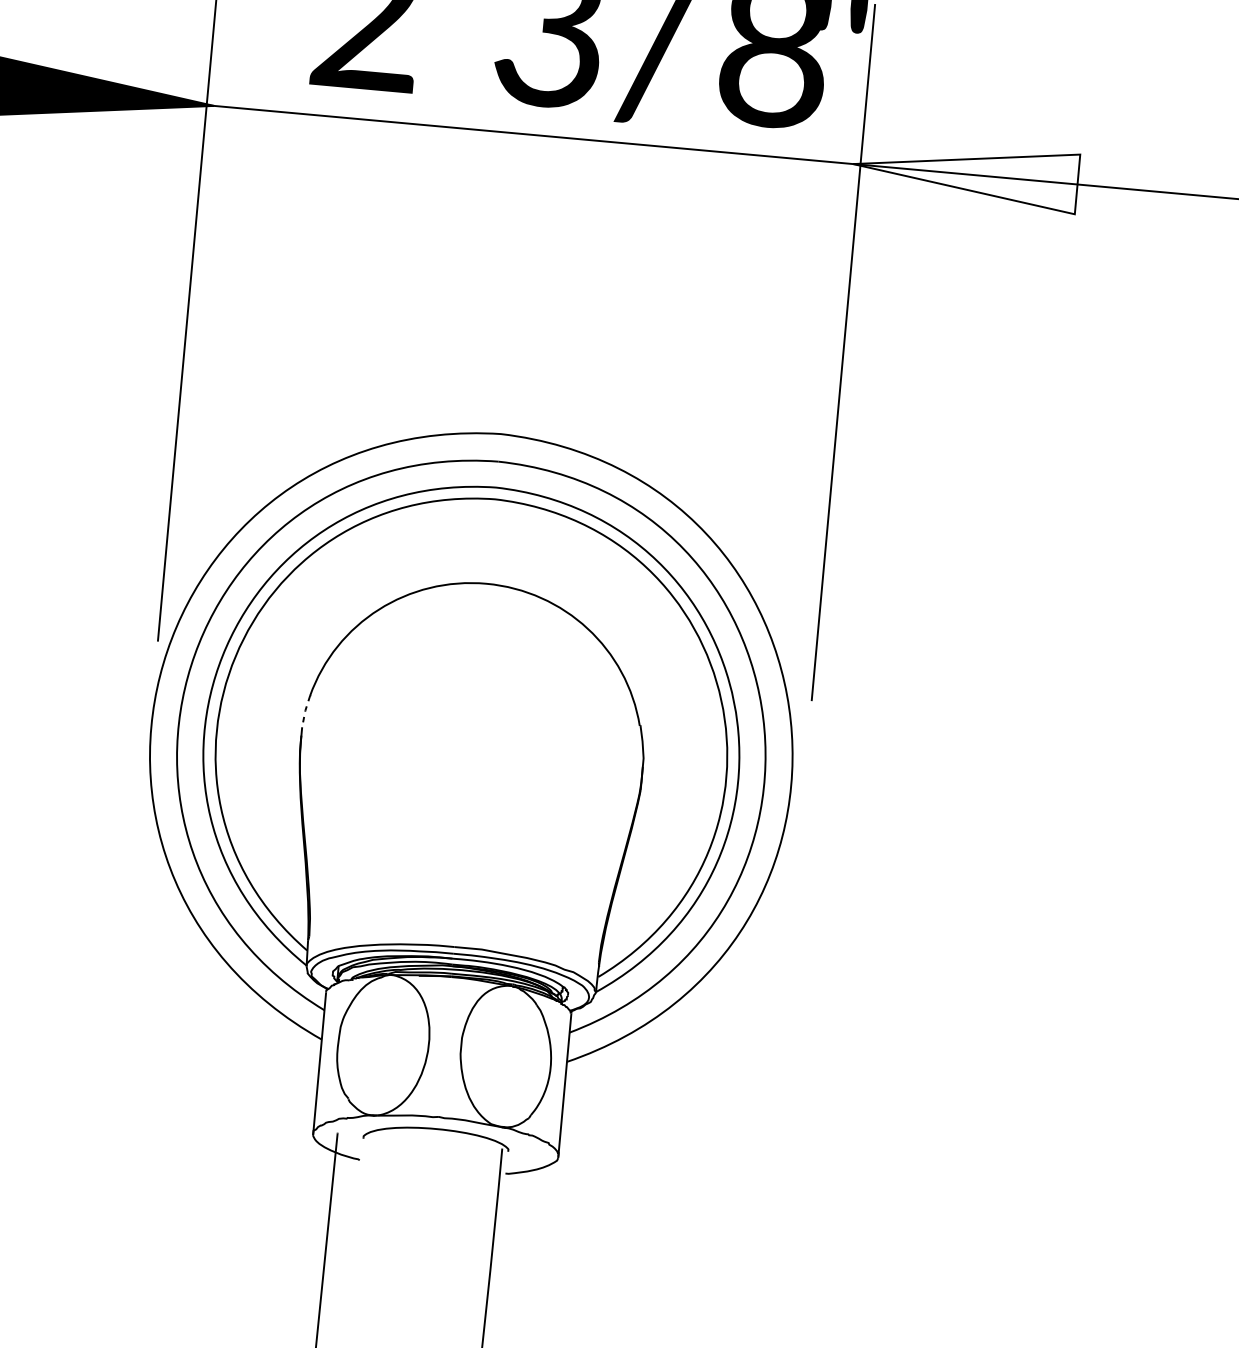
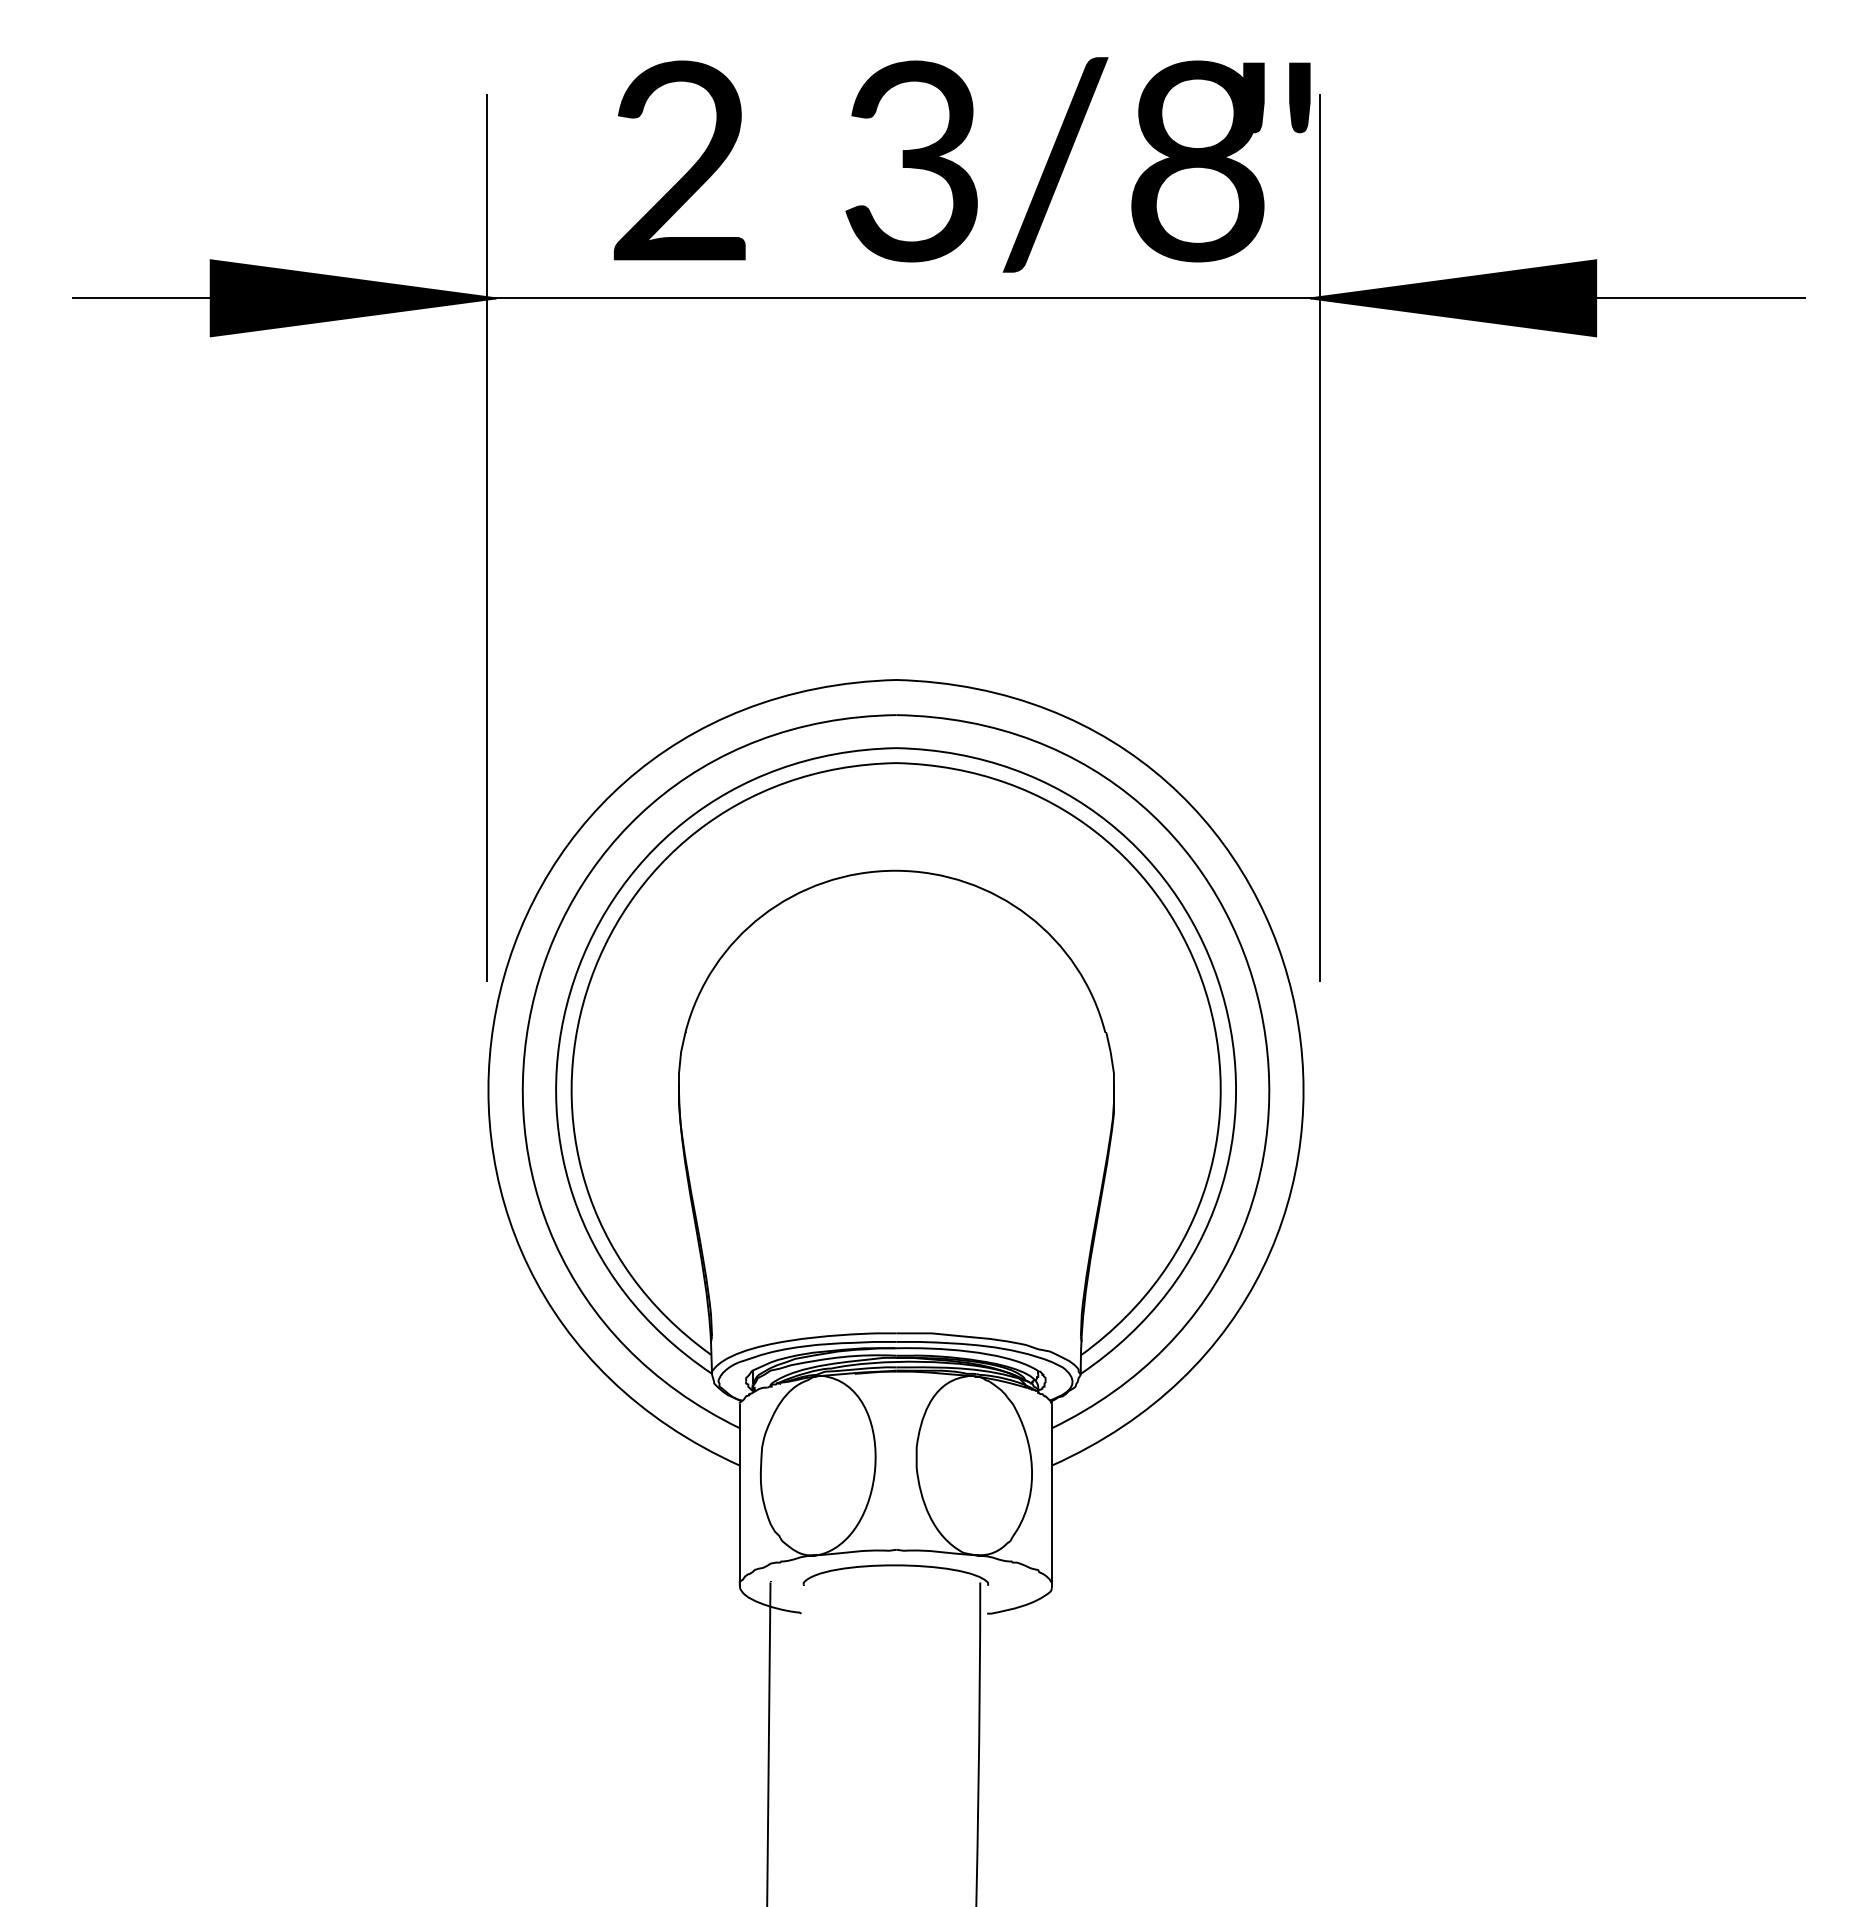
fill: (965, 174) -> (1453, 298), added
line: (305, 711) -> (681, 1052), dashed -> solid

